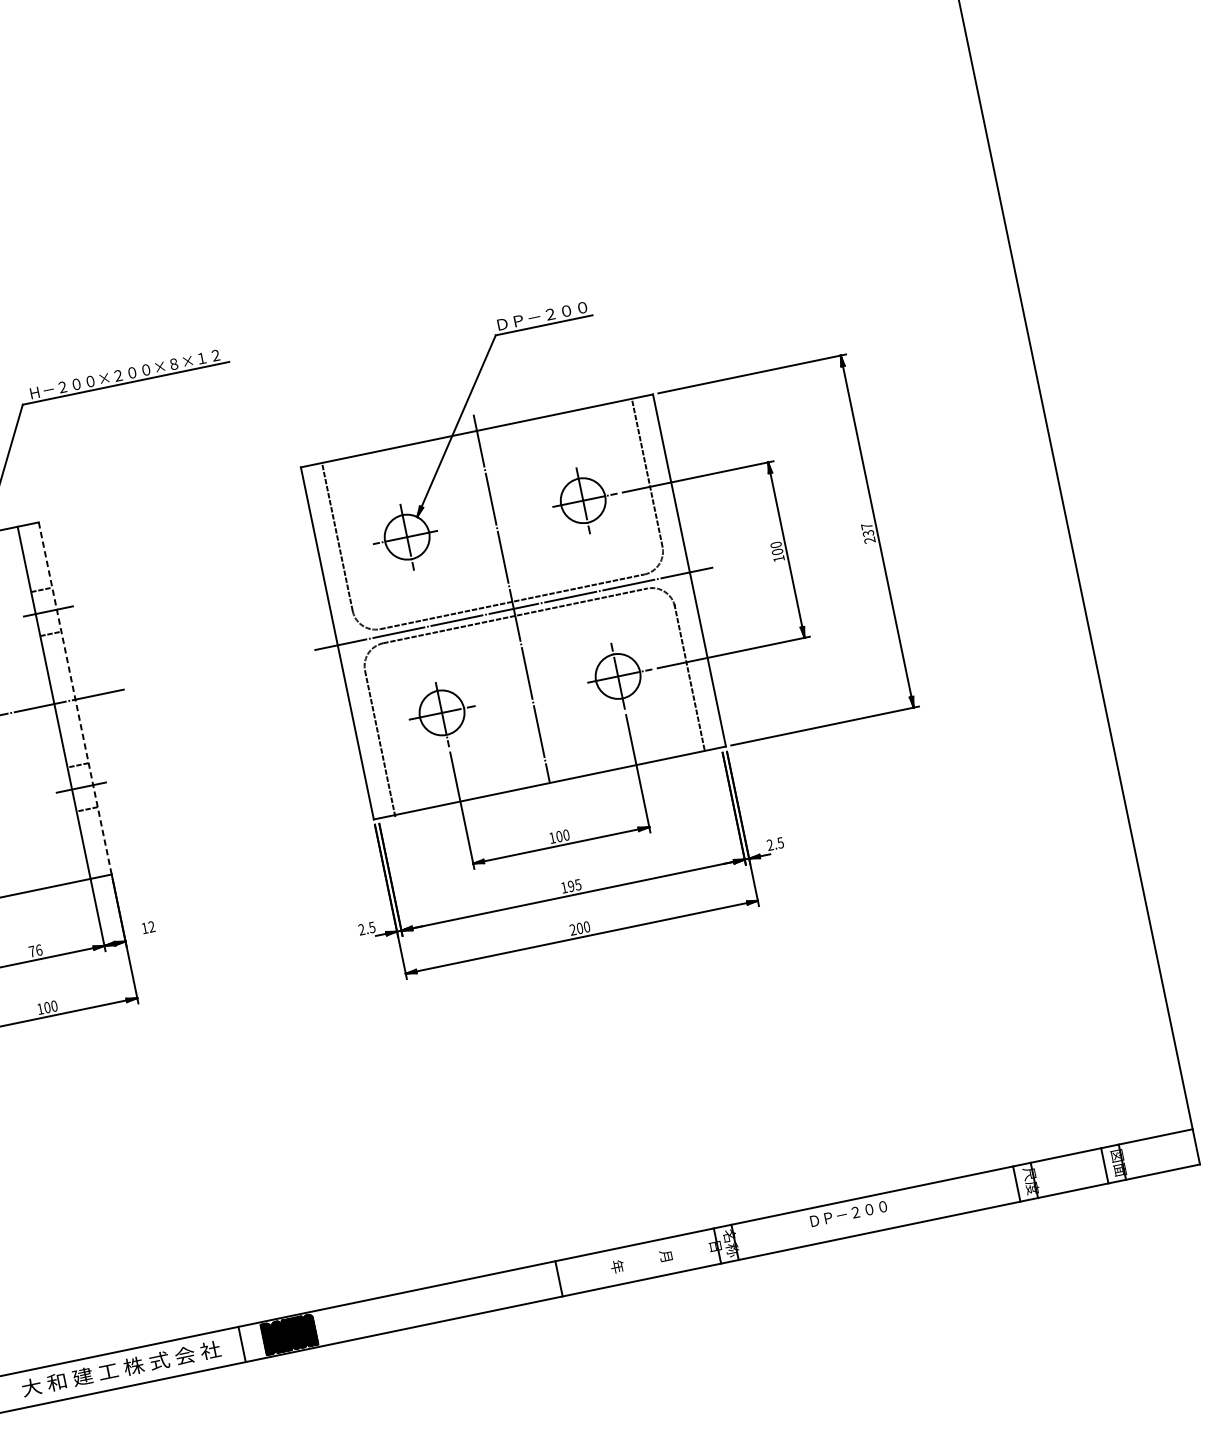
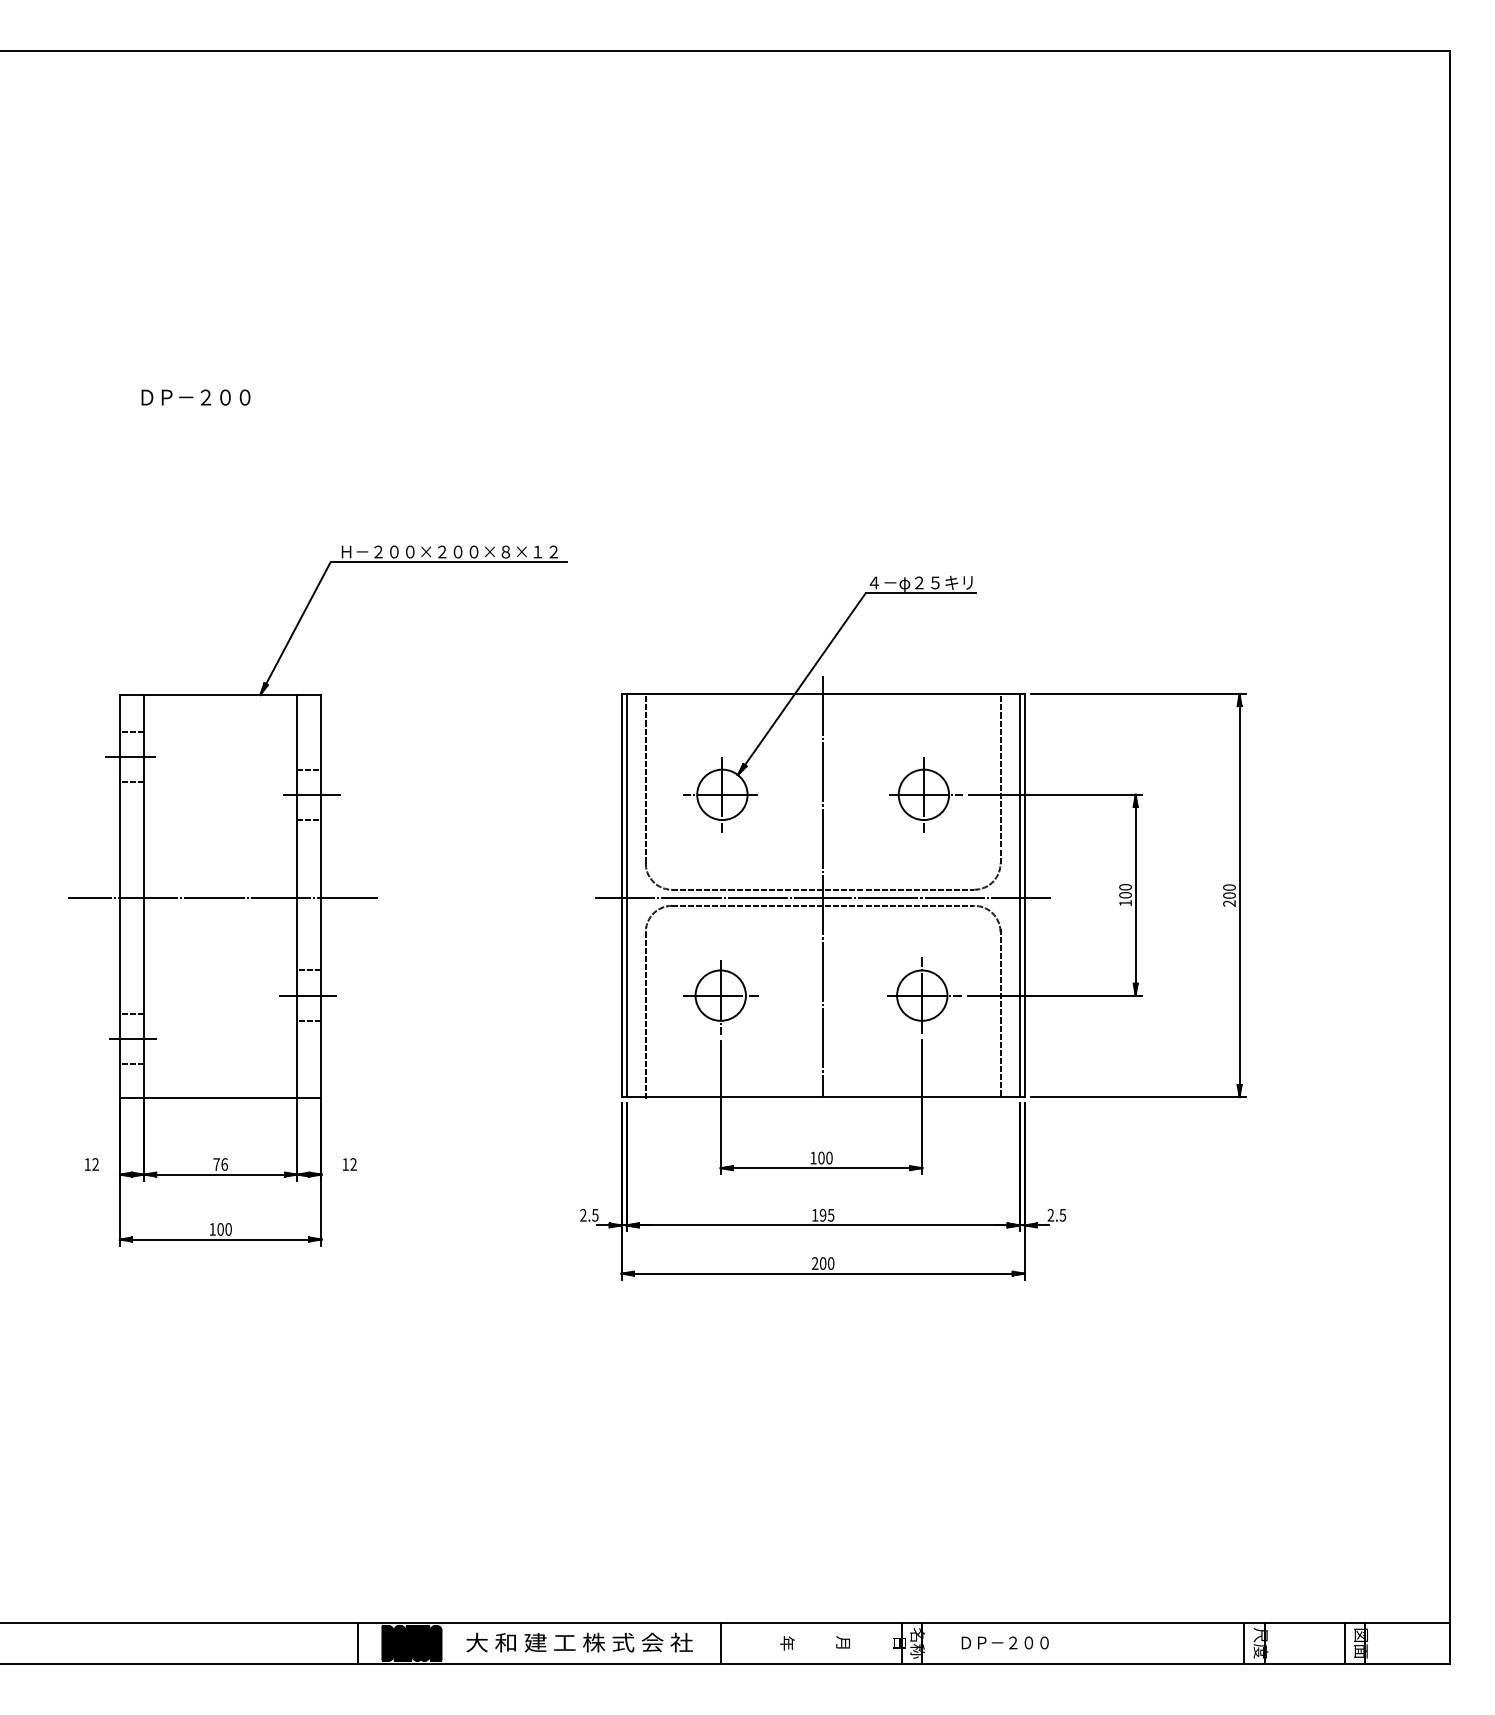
text: (542, 316) -> (920, 583), ＤＰ－２００ -> ４－φ２５キリ
text: (867, 529) -> (1229, 891), 237 -> 200
line: (684, 571) -> (1019, 895), added
line: (341, 642) -> (626, 895), added
line: (75, 698) -> (321, 896), dashed -> solid
text: (848, 1213) -> (1004, 1642), moved
text: (121, 1368) -> (579, 1642), moved

